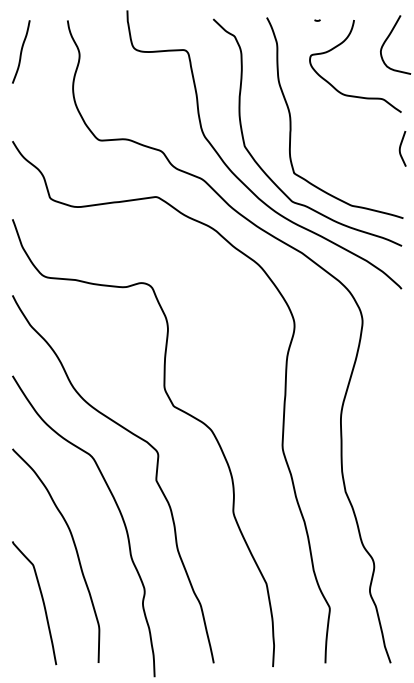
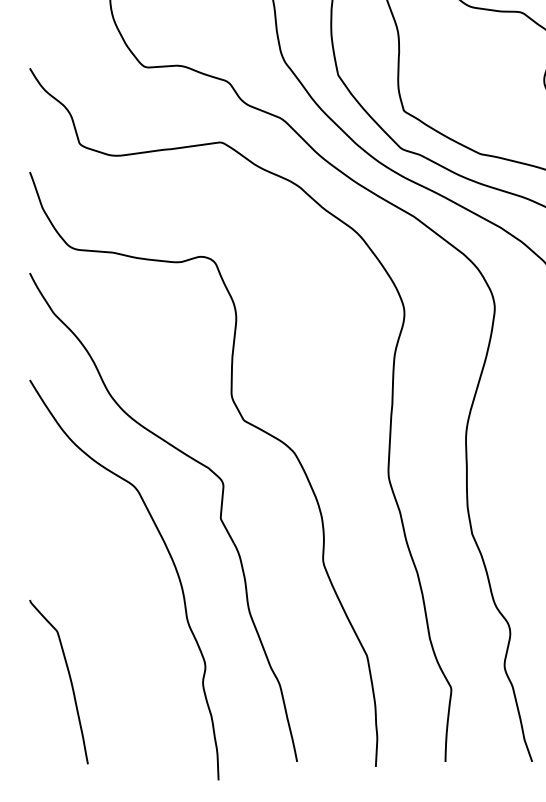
curve: (75, 550) -> (113, 612), removed

